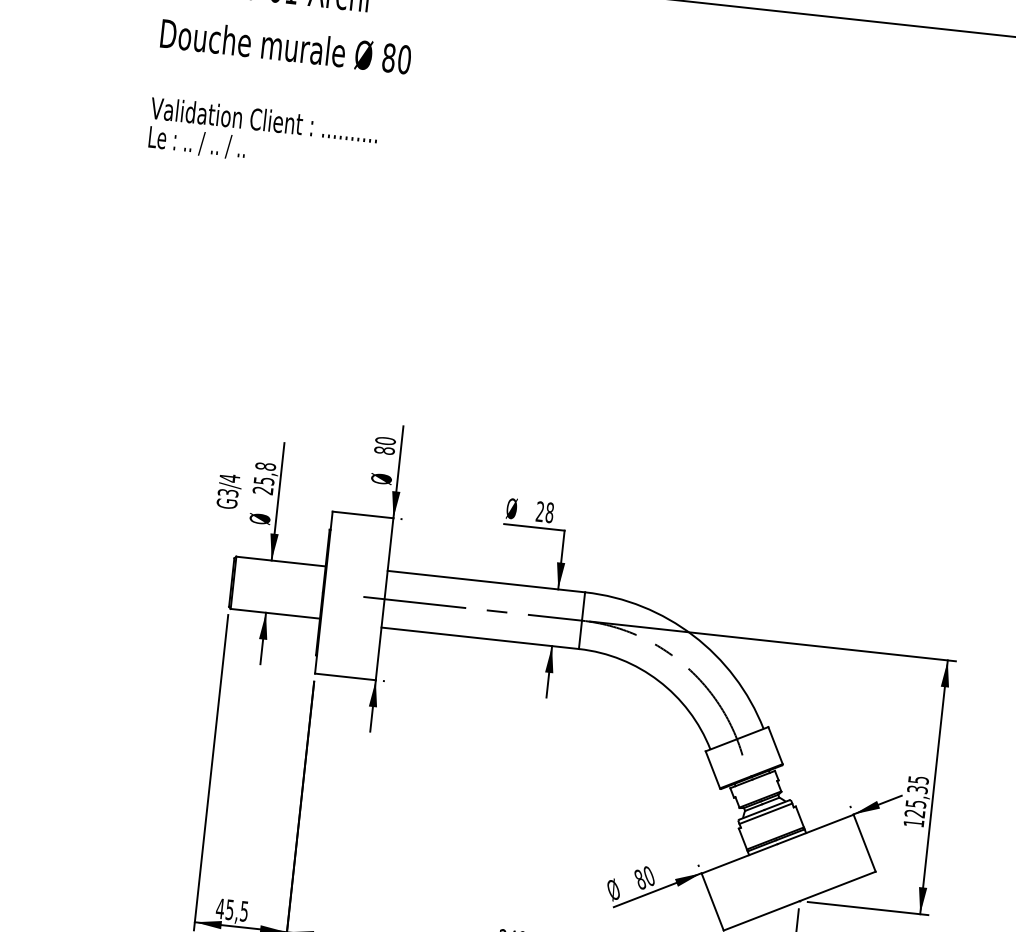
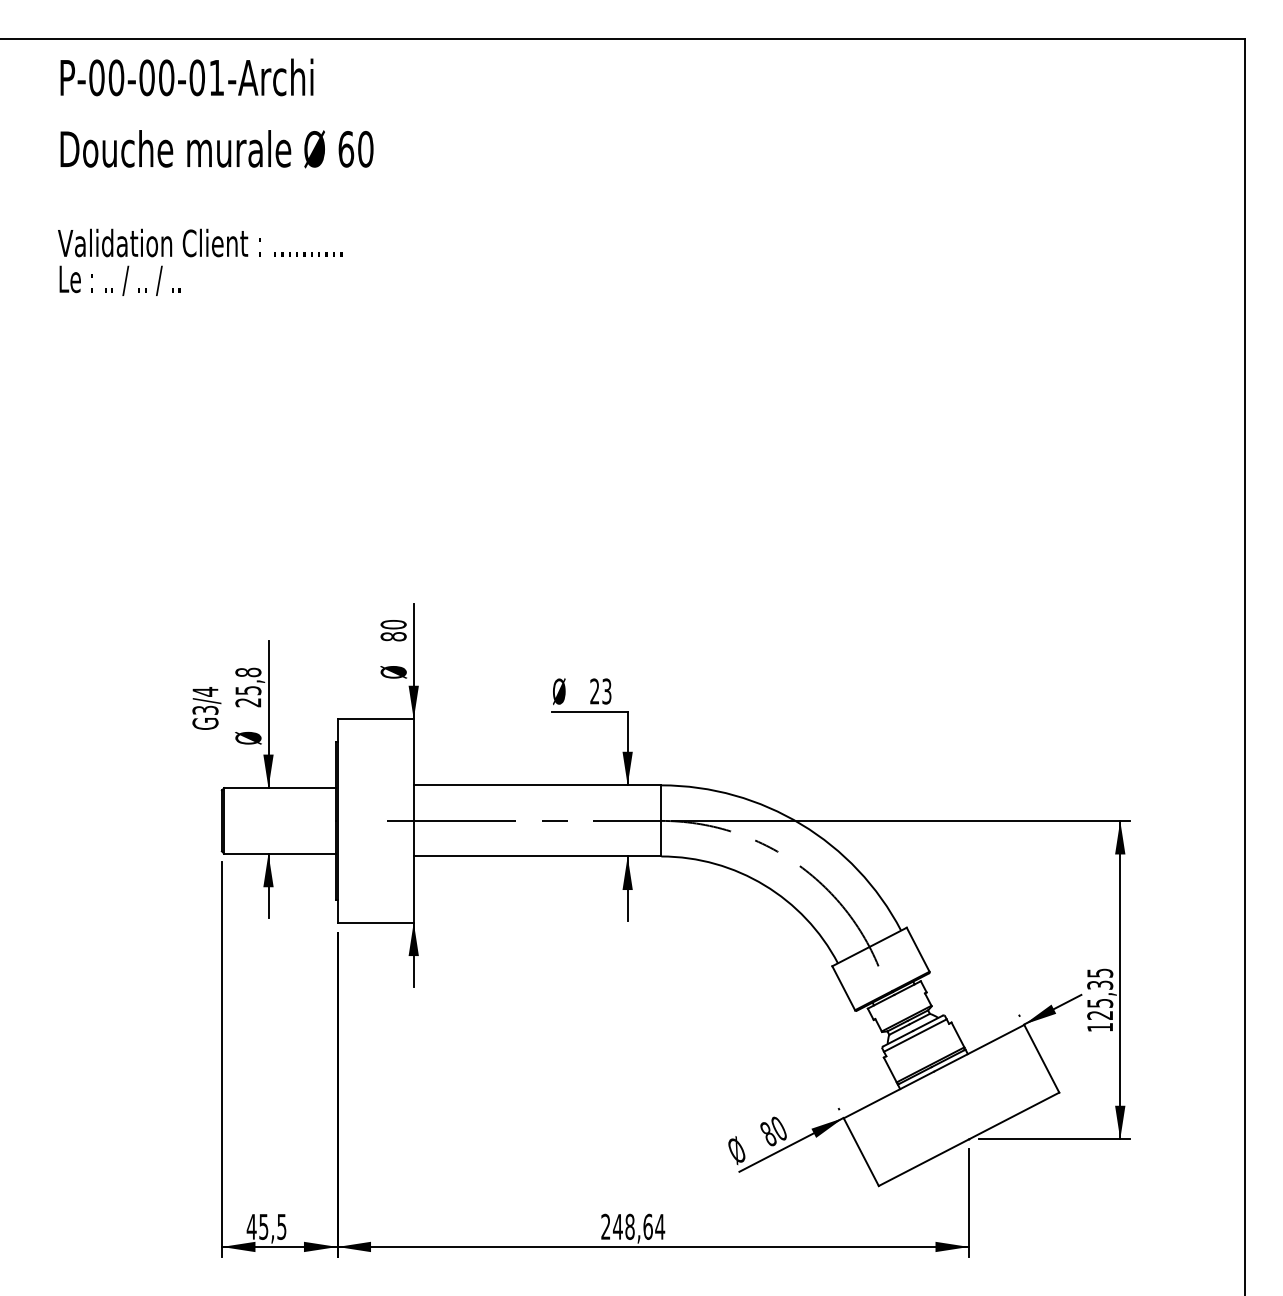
text: (389, 58) -> (346, 149), 80 -> 60
text: (549, 512) -> (606, 691), 28 -> 23

